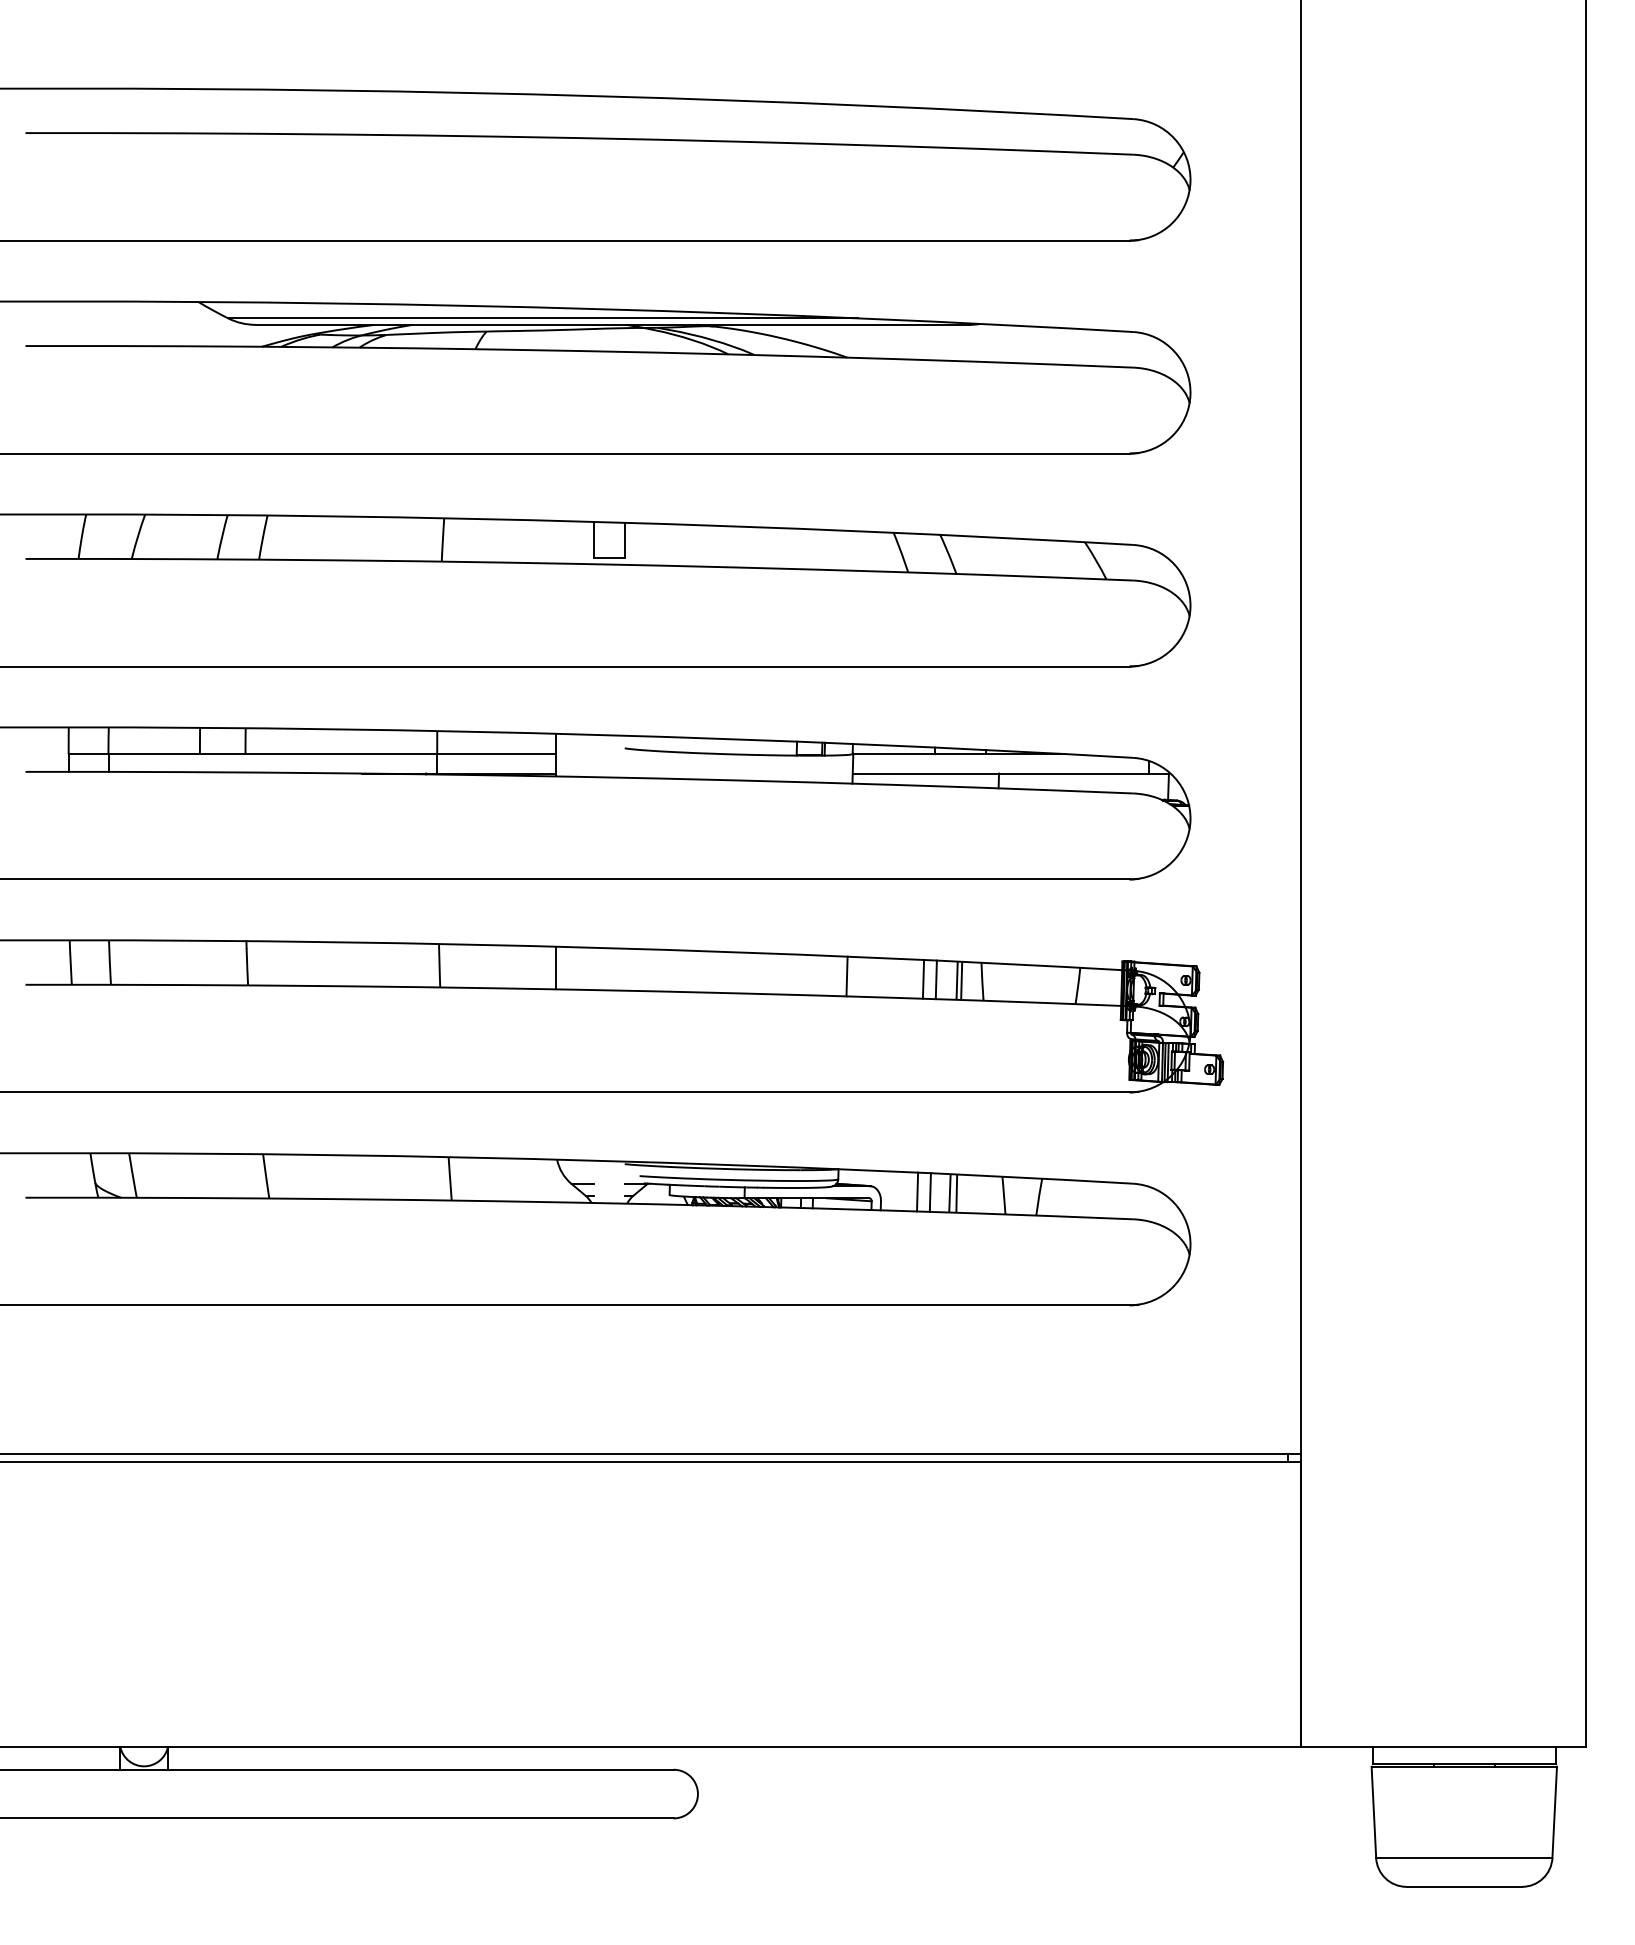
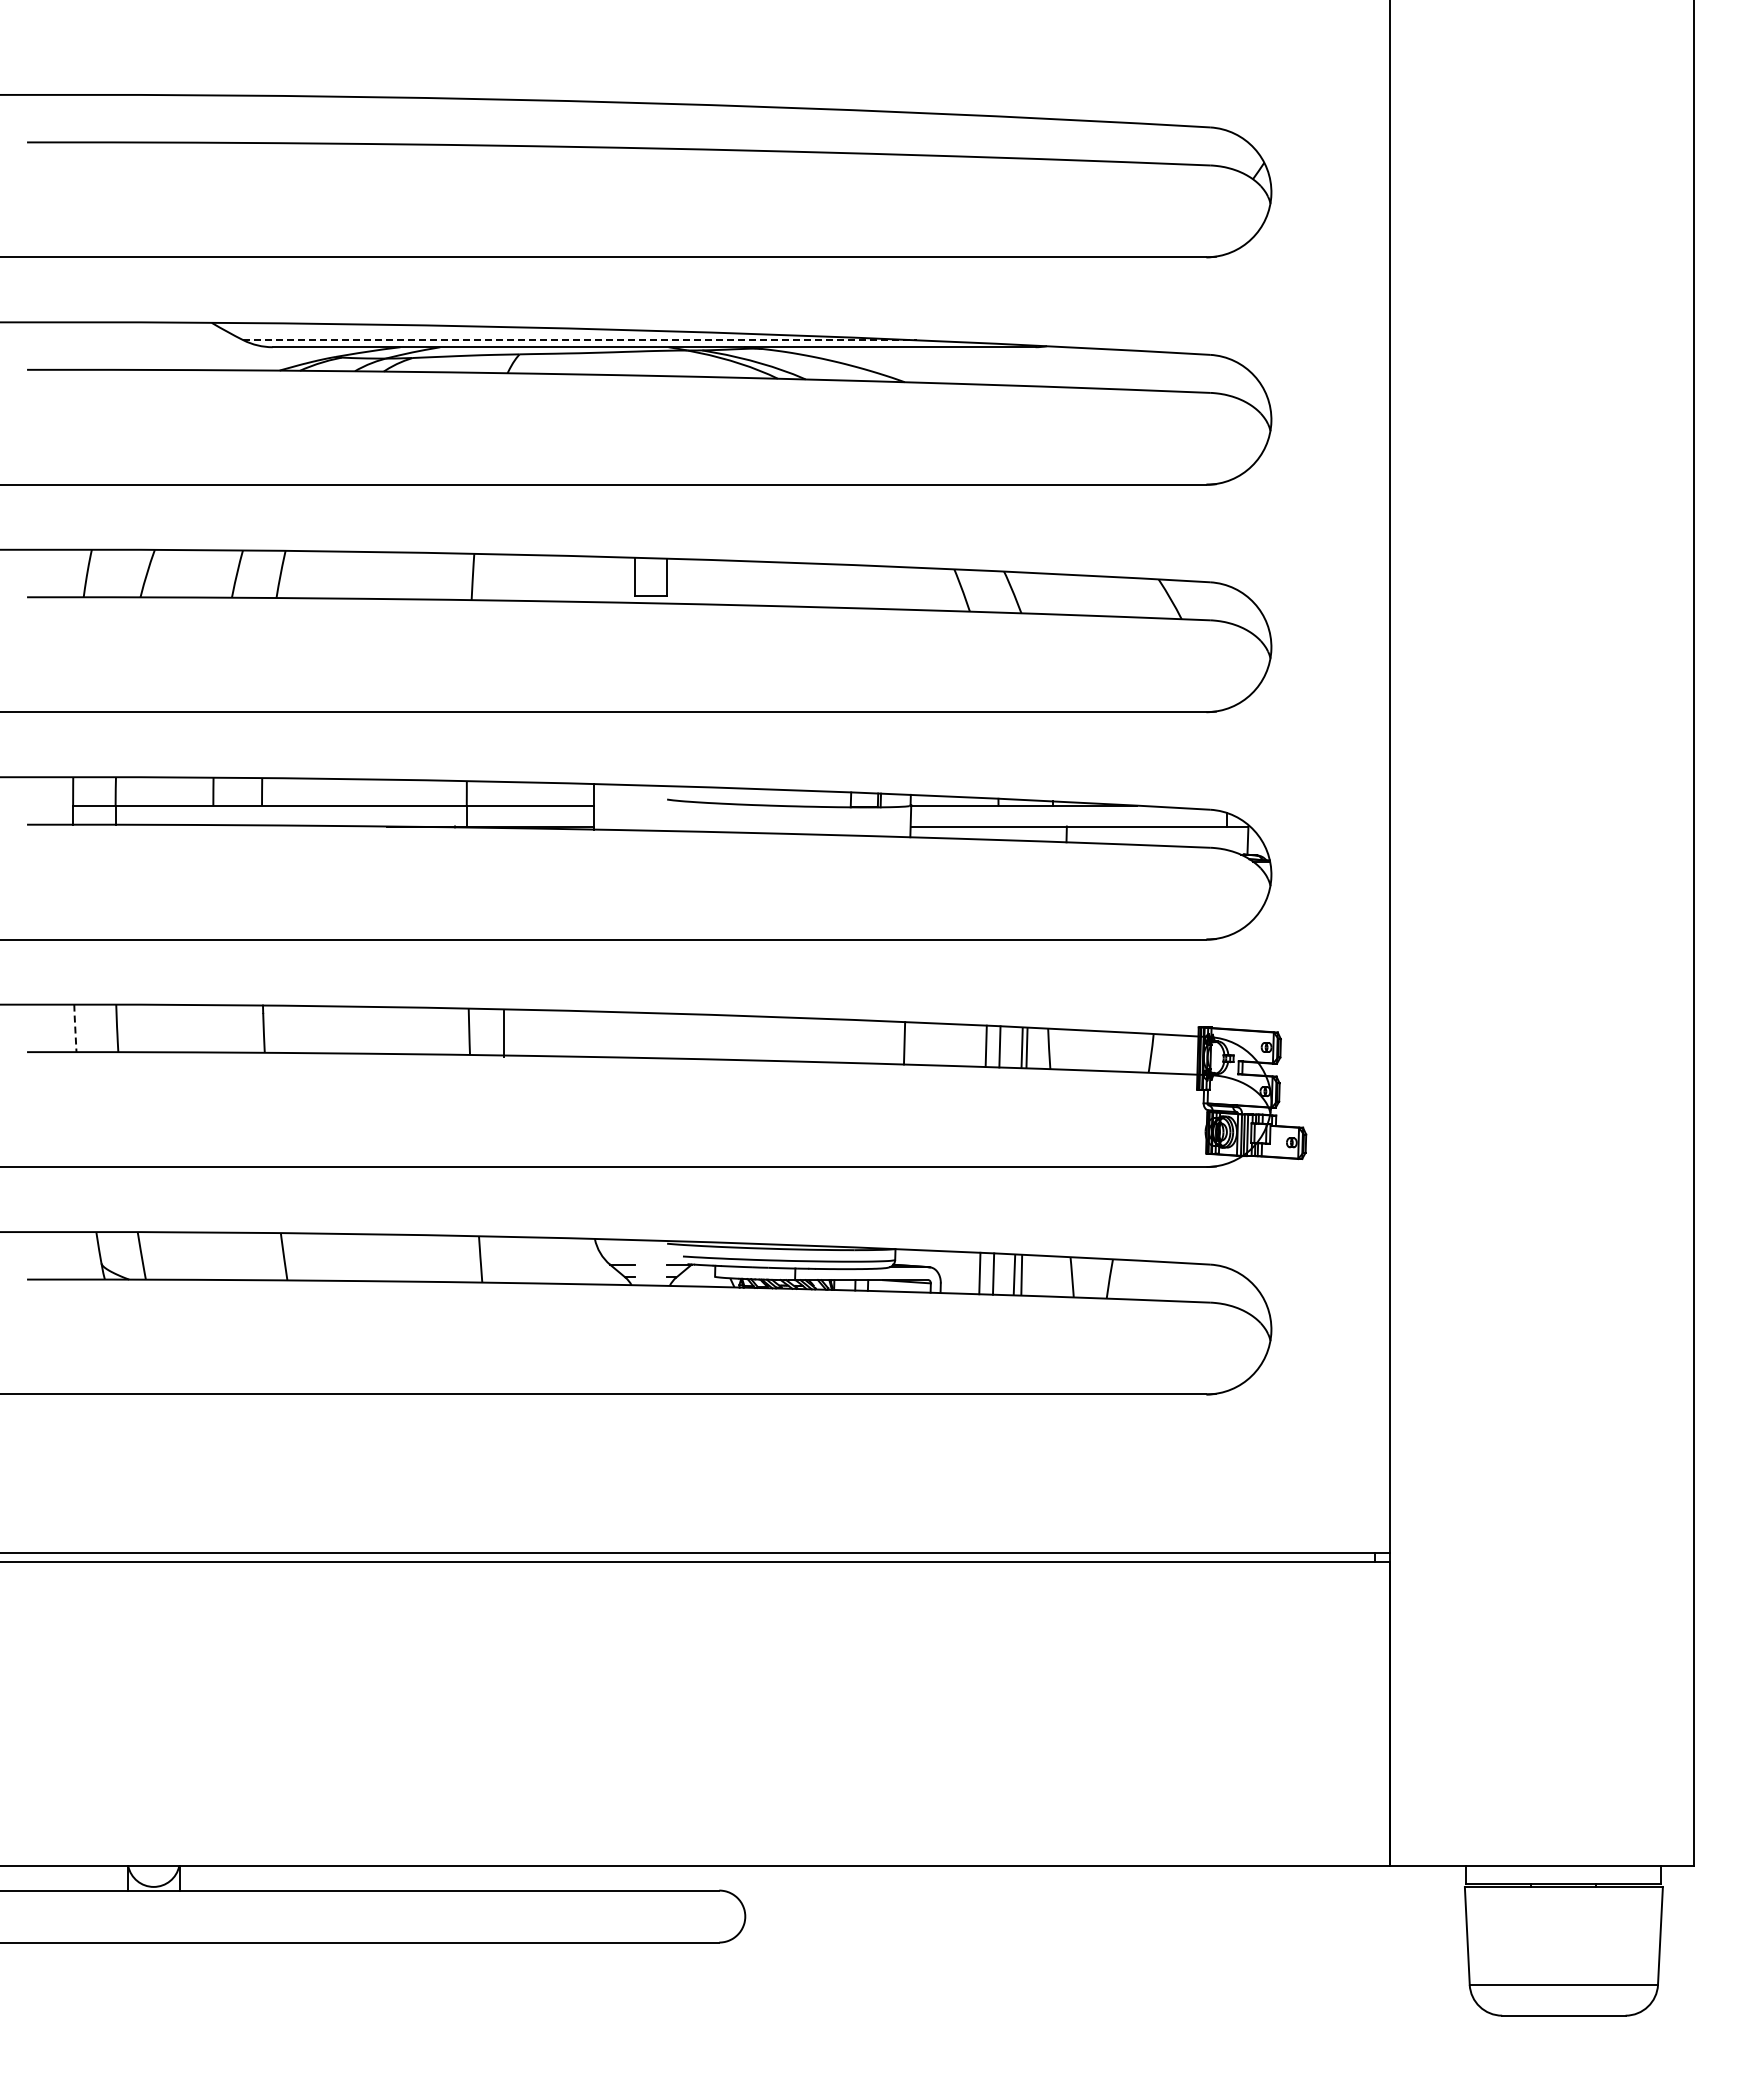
line: (543, 318) -> (580, 340), solid -> dashed
line: (70, 961) -> (75, 1027), solid -> dashed
line: (556, 968) -> (504, 1034), moved

